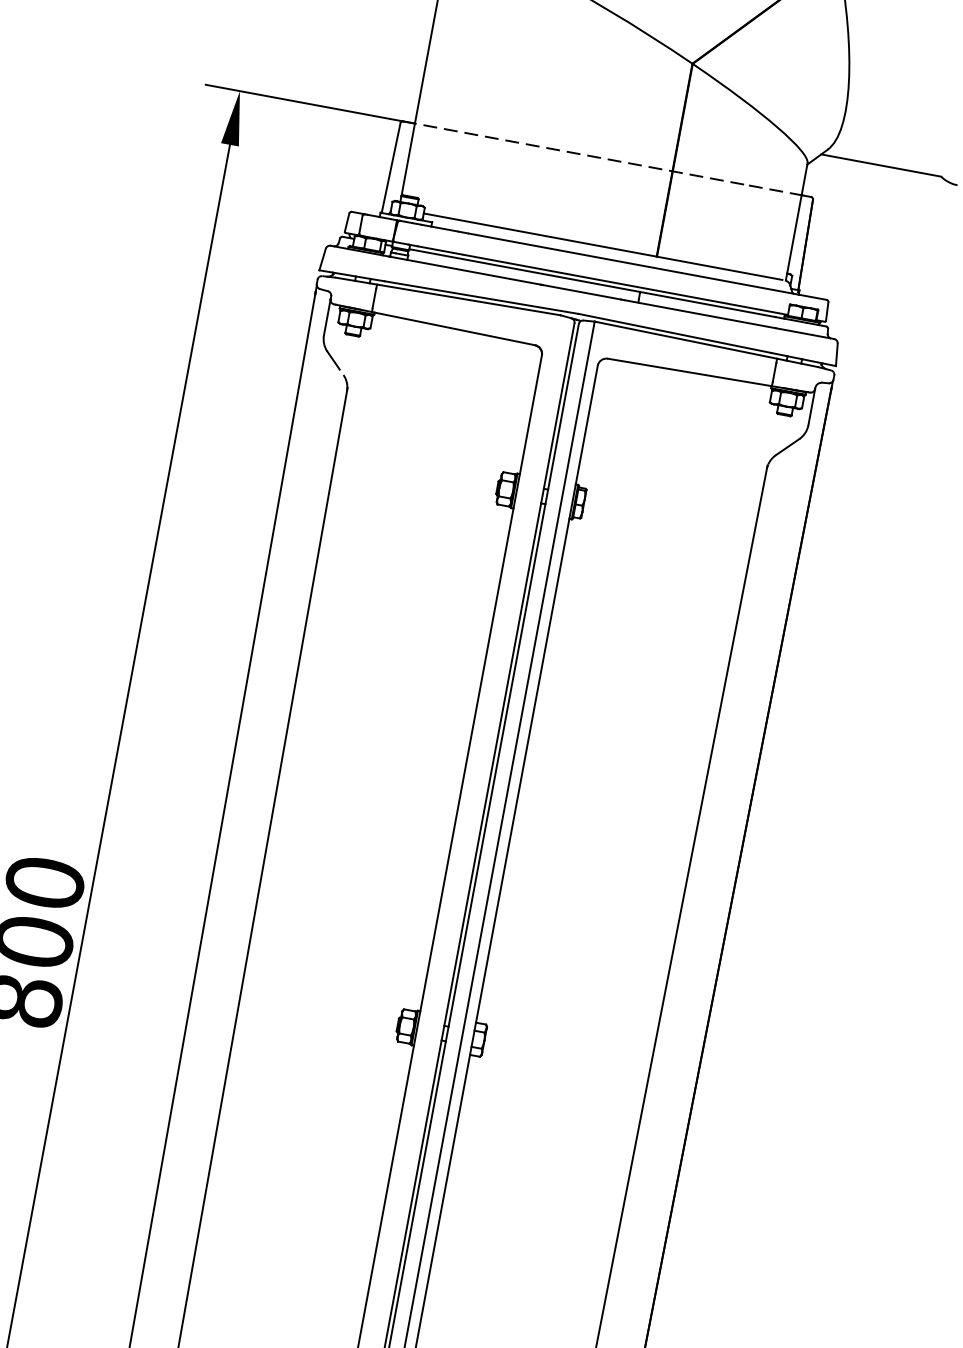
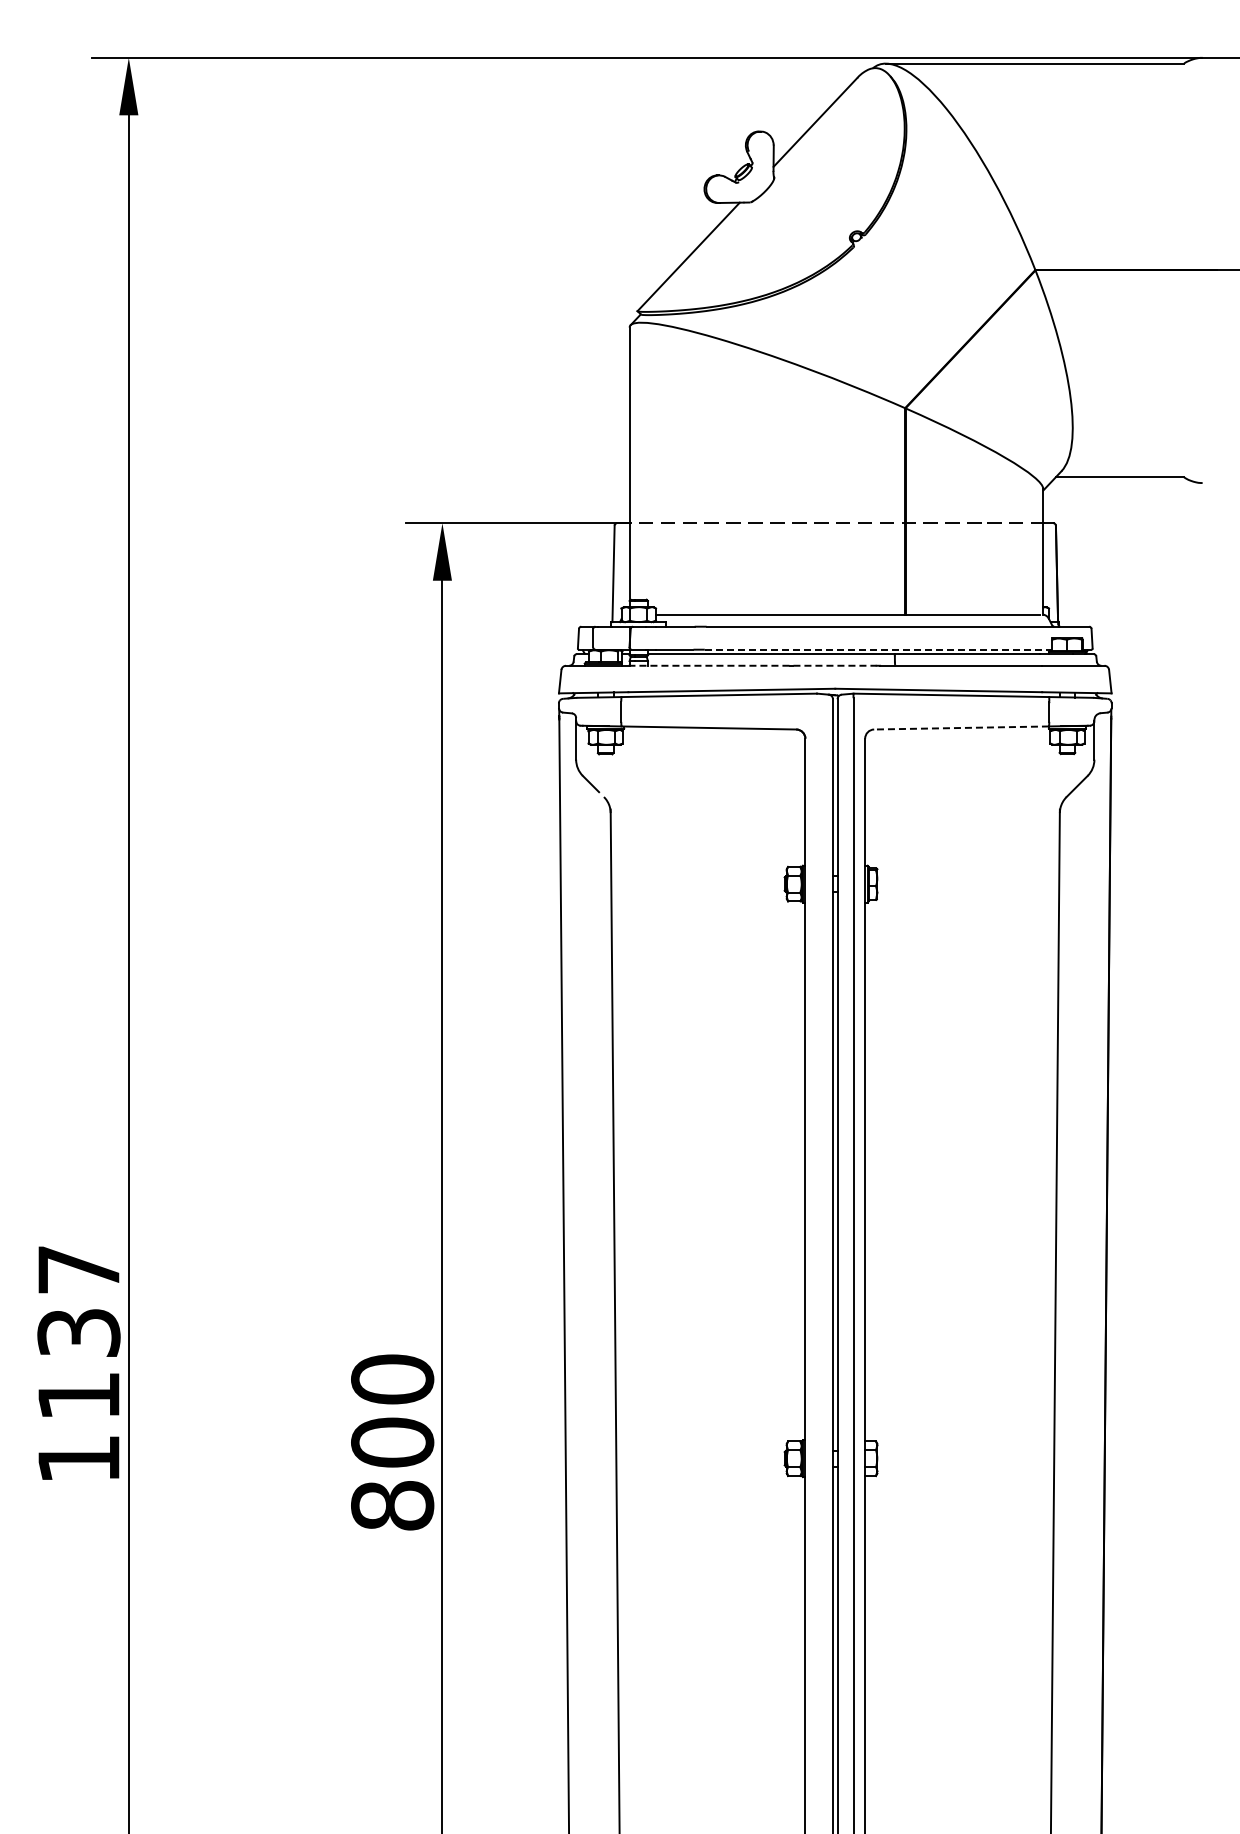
line: (506, 277) -> (753, 665), solid -> dashed
line: (625, 284) -> (878, 649), solid -> dashed
line: (689, 371) -> (961, 727), solid -> dashed

